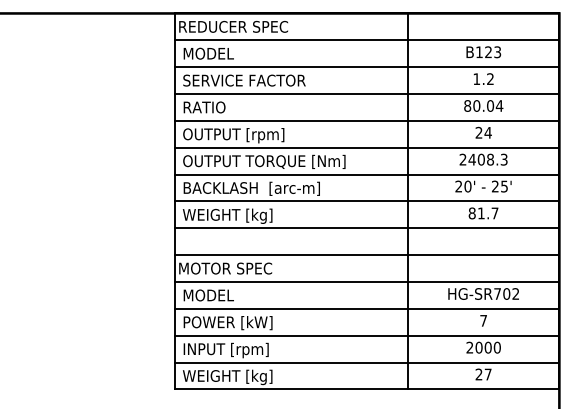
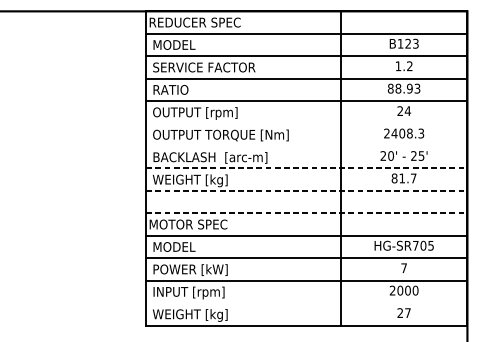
text: (488, 105) -> (408, 88), 80.04 -> 88.93
line: (366, 147) -> (306, 123), removed
line: (366, 174) -> (306, 145), removed
line: (367, 201) -> (307, 168), solid -> dashed
line: (367, 228) -> (307, 191), solid -> dashed
line: (367, 255) -> (307, 213), solid -> dashed
text: (515, 293) -> (430, 245), HG-SR702 -> HG-SR705
line: (366, 362) -> (306, 303), removed

